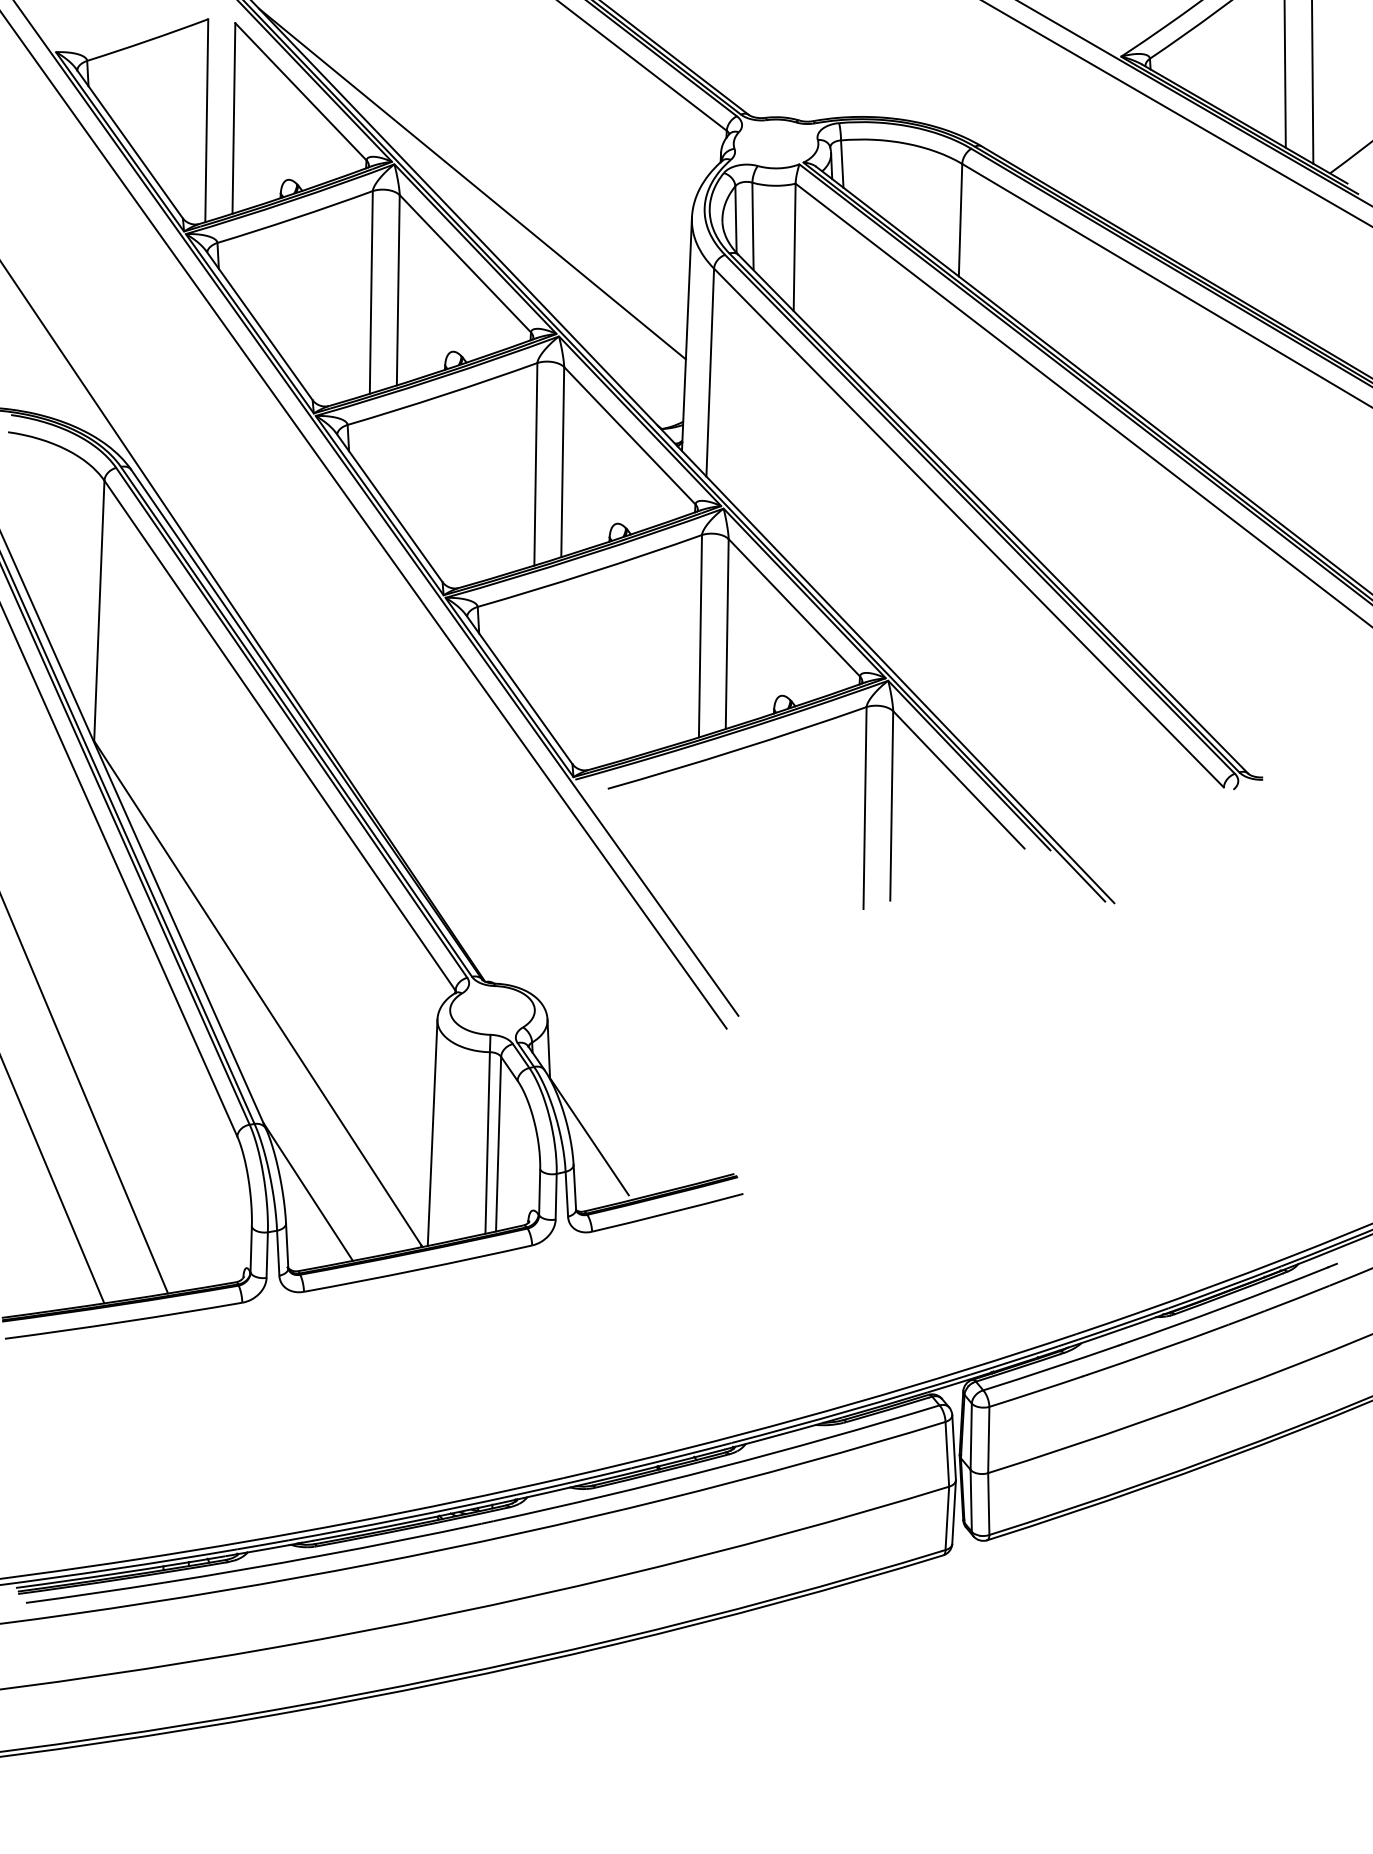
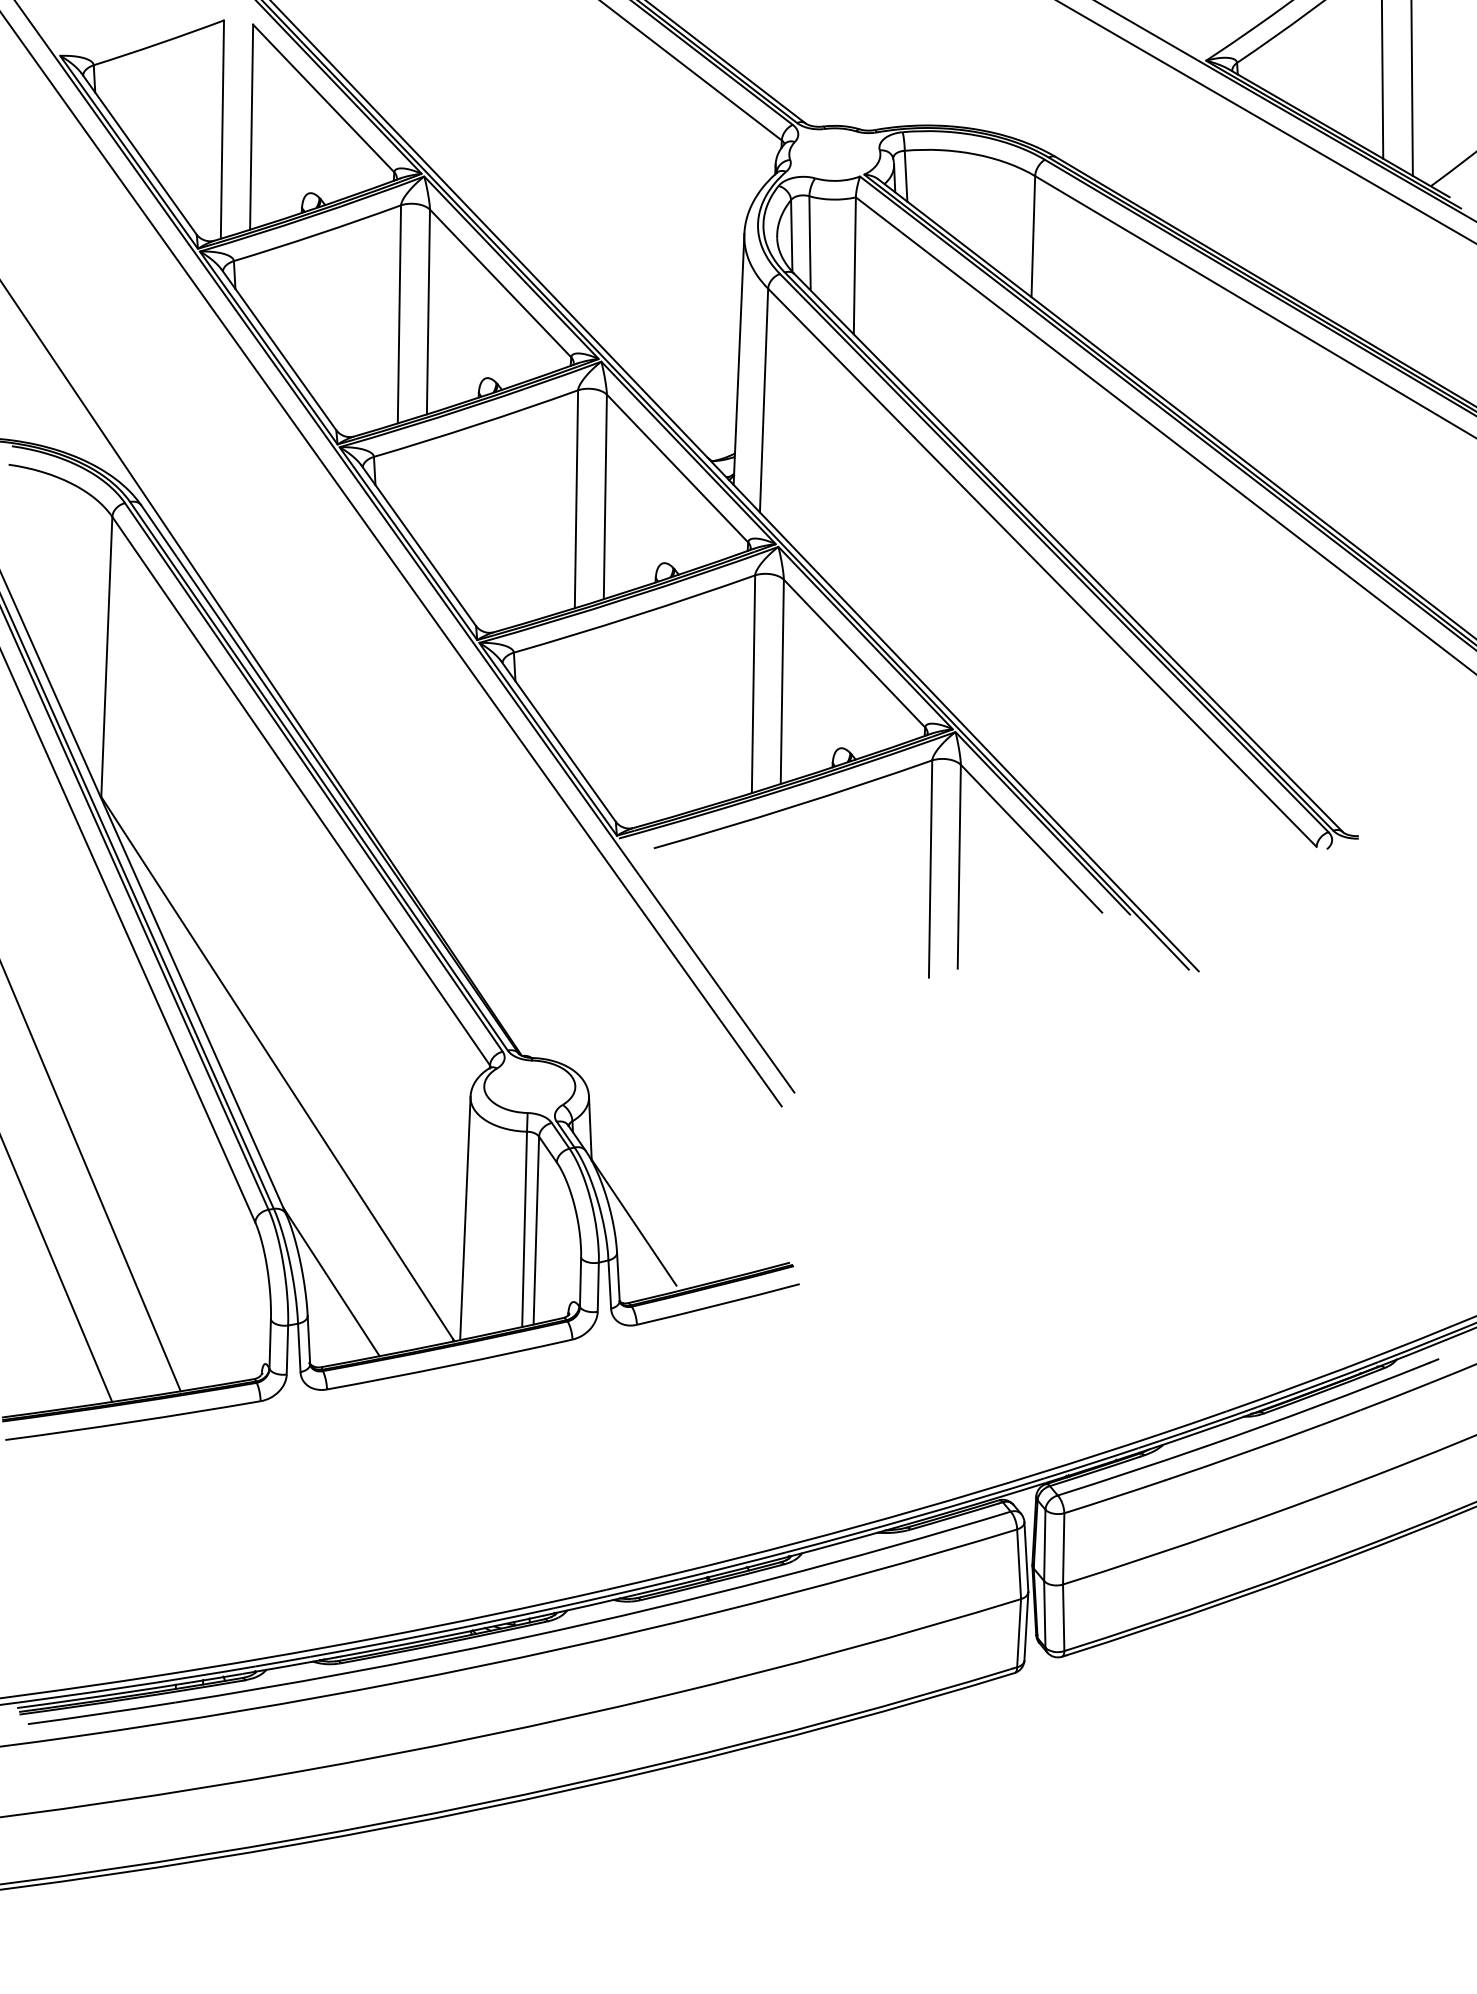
line: (472, 183) -> (508, 197), removed

